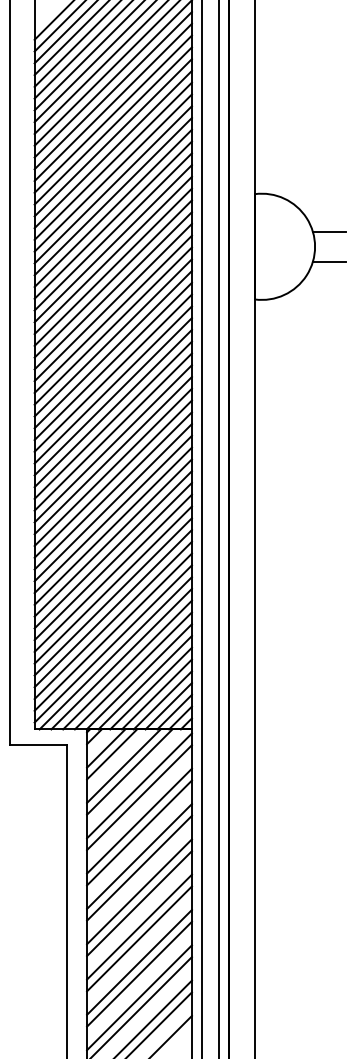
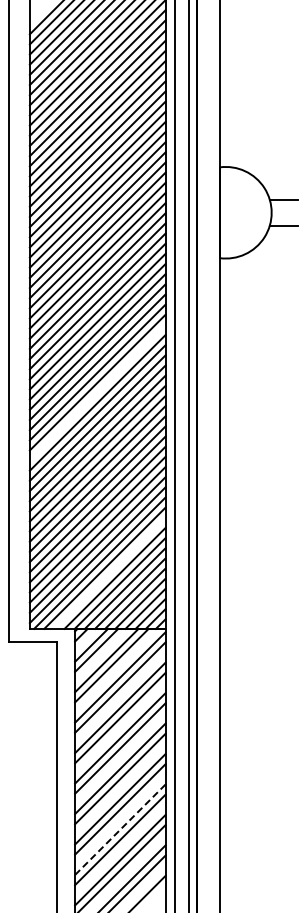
line: (113, 455) -> (97, 392), removed
line: (126, 664) -> (109, 572), removed
line: (139, 962) -> (120, 829), solid -> dashed

